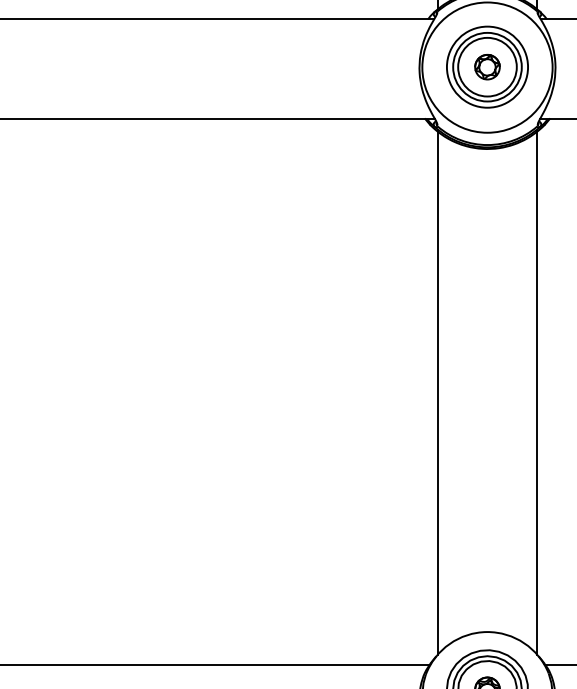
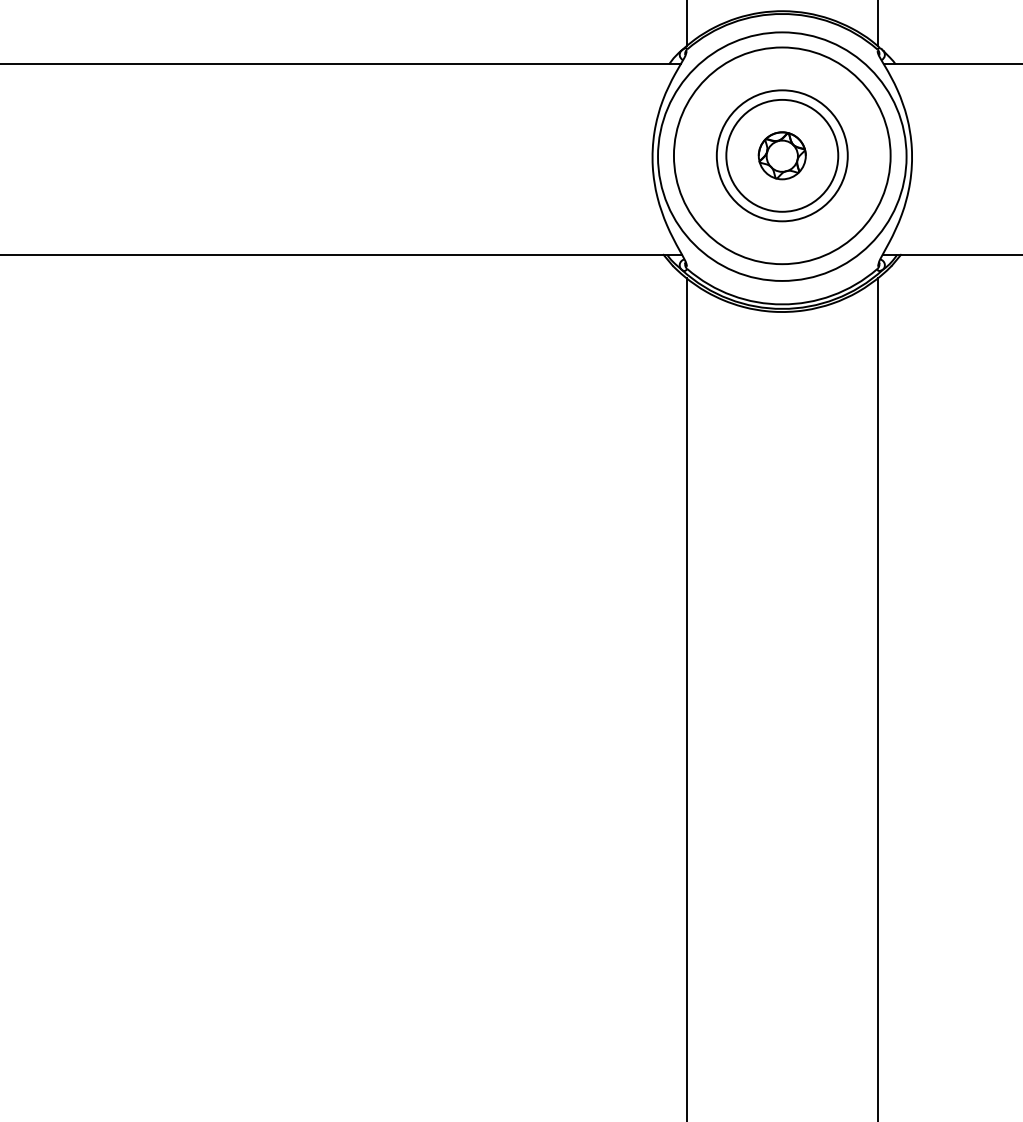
circle: (487, 66) -> (782, 154), size x1.4

